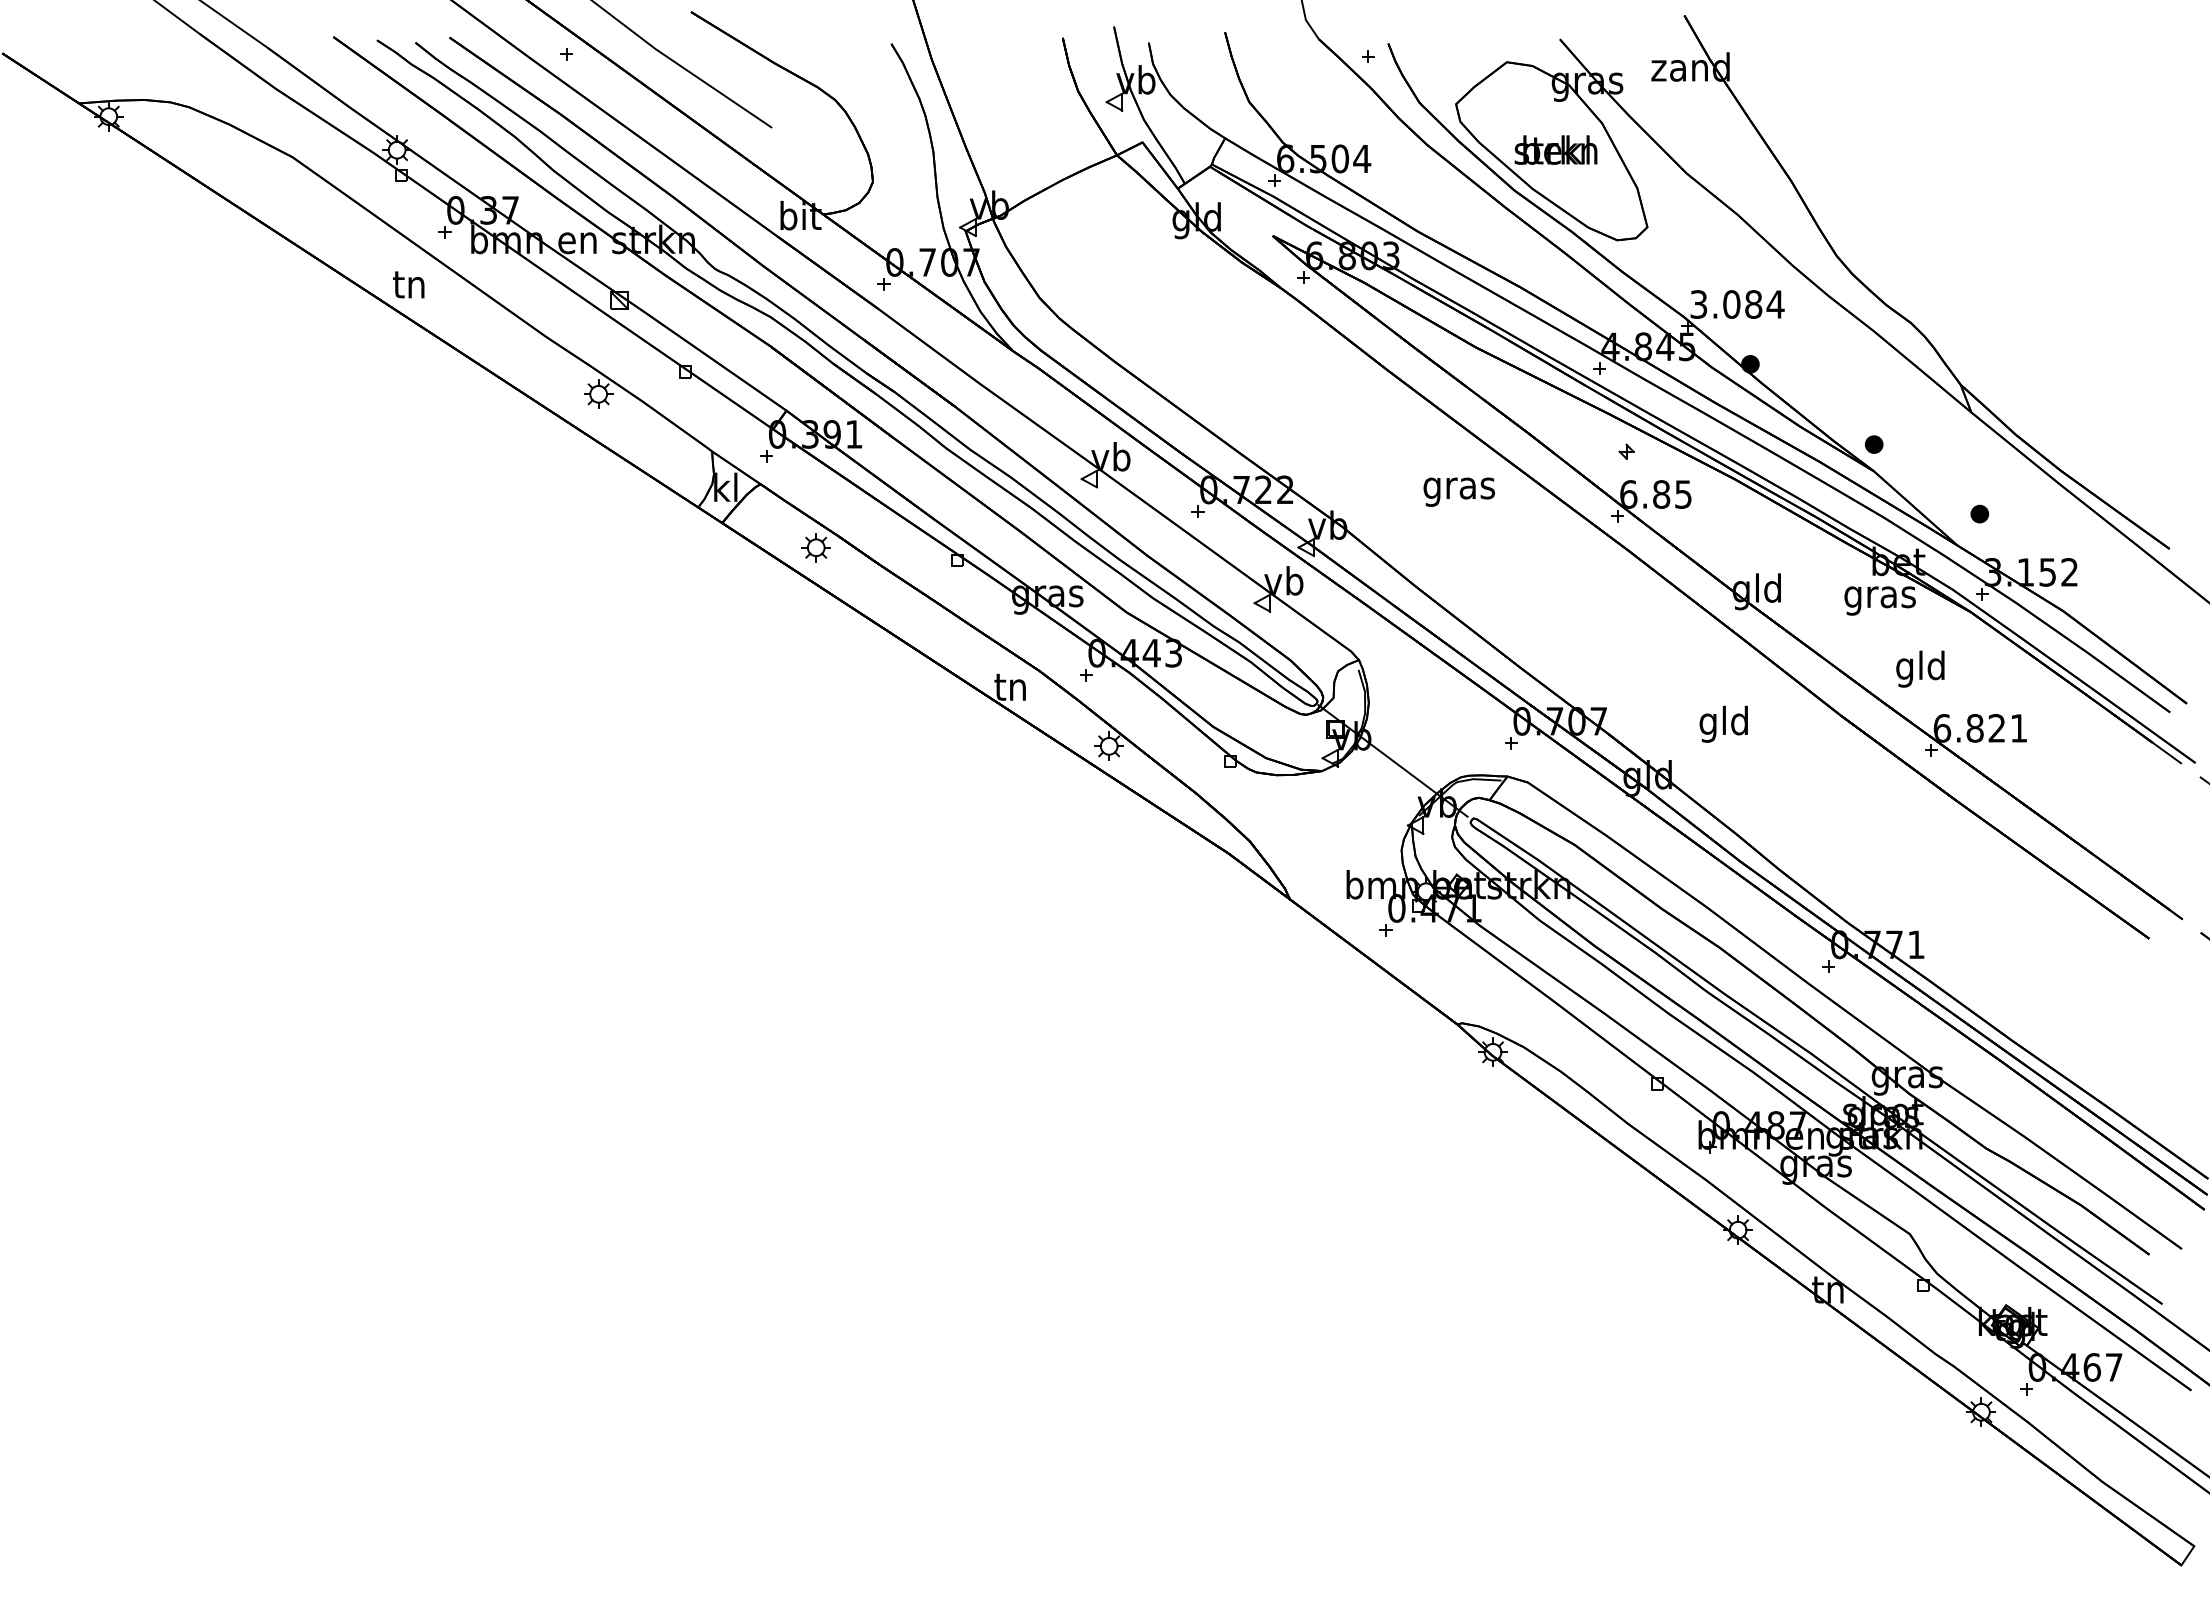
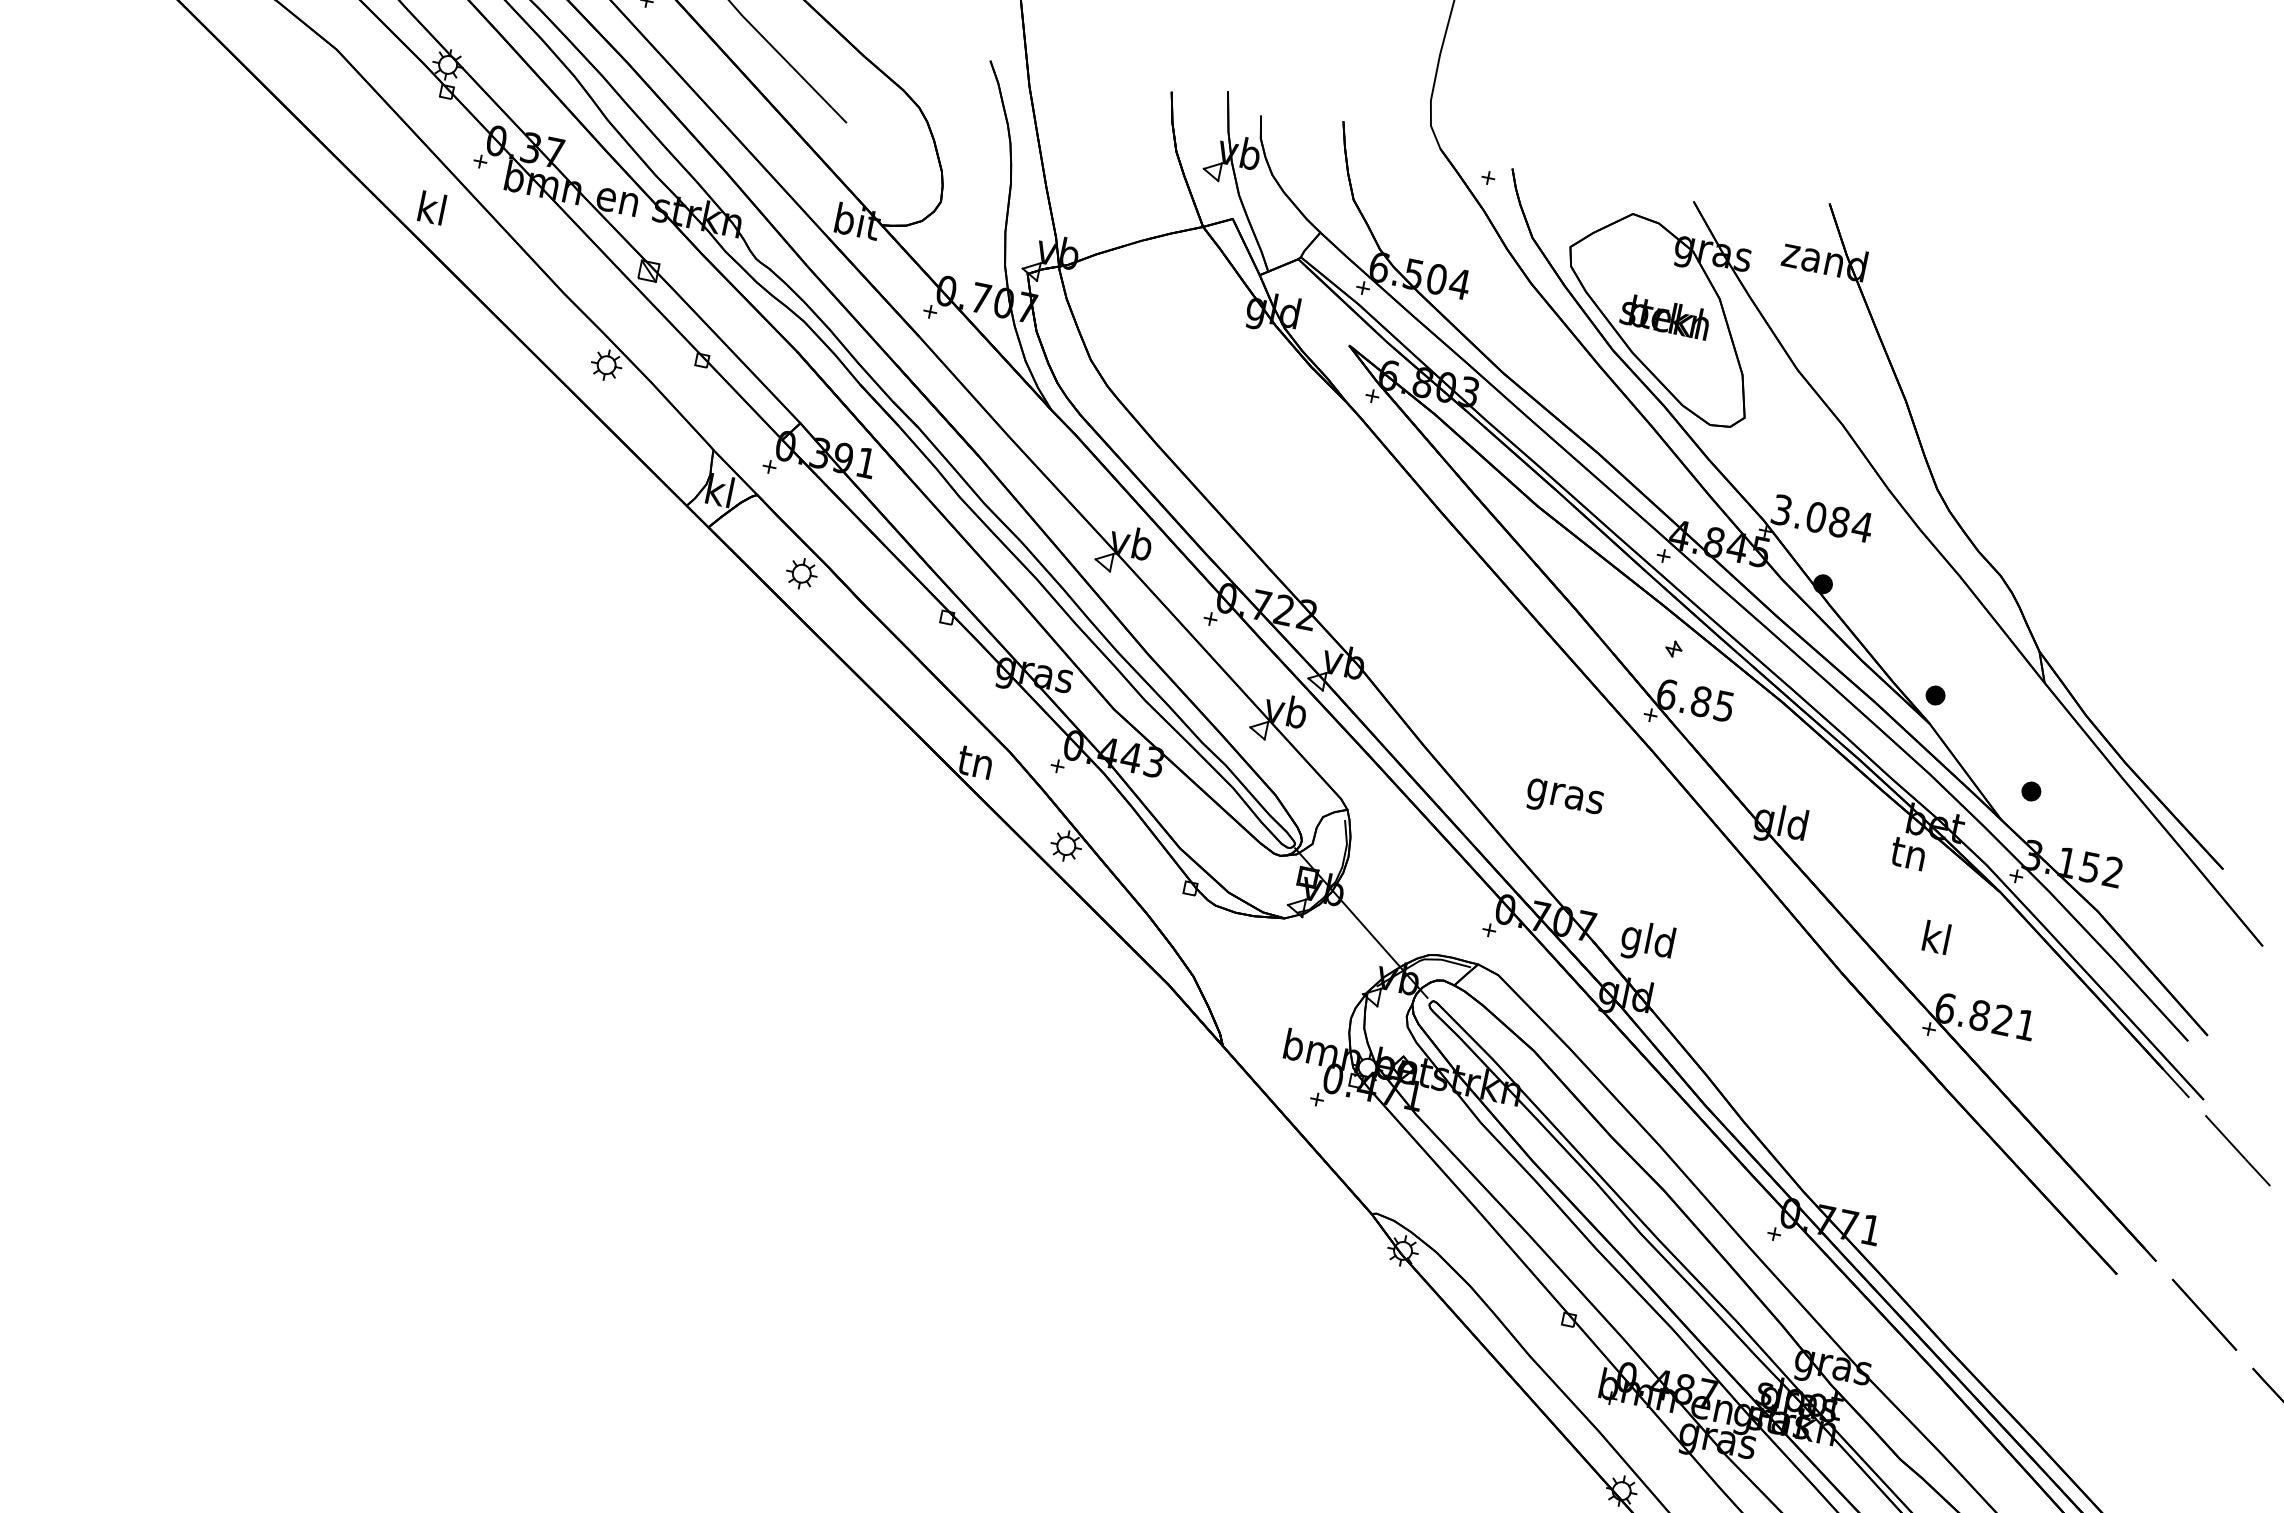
text: (408, 283) -> (431, 207), tn -> kl
text: (1458, 491) -> (1563, 799), moved
text: (1879, 598) -> (1907, 858), gras -> tn
text: (1920, 668) -> (1935, 940), gld -> kl
text: (1723, 723) -> (1647, 941), moved

